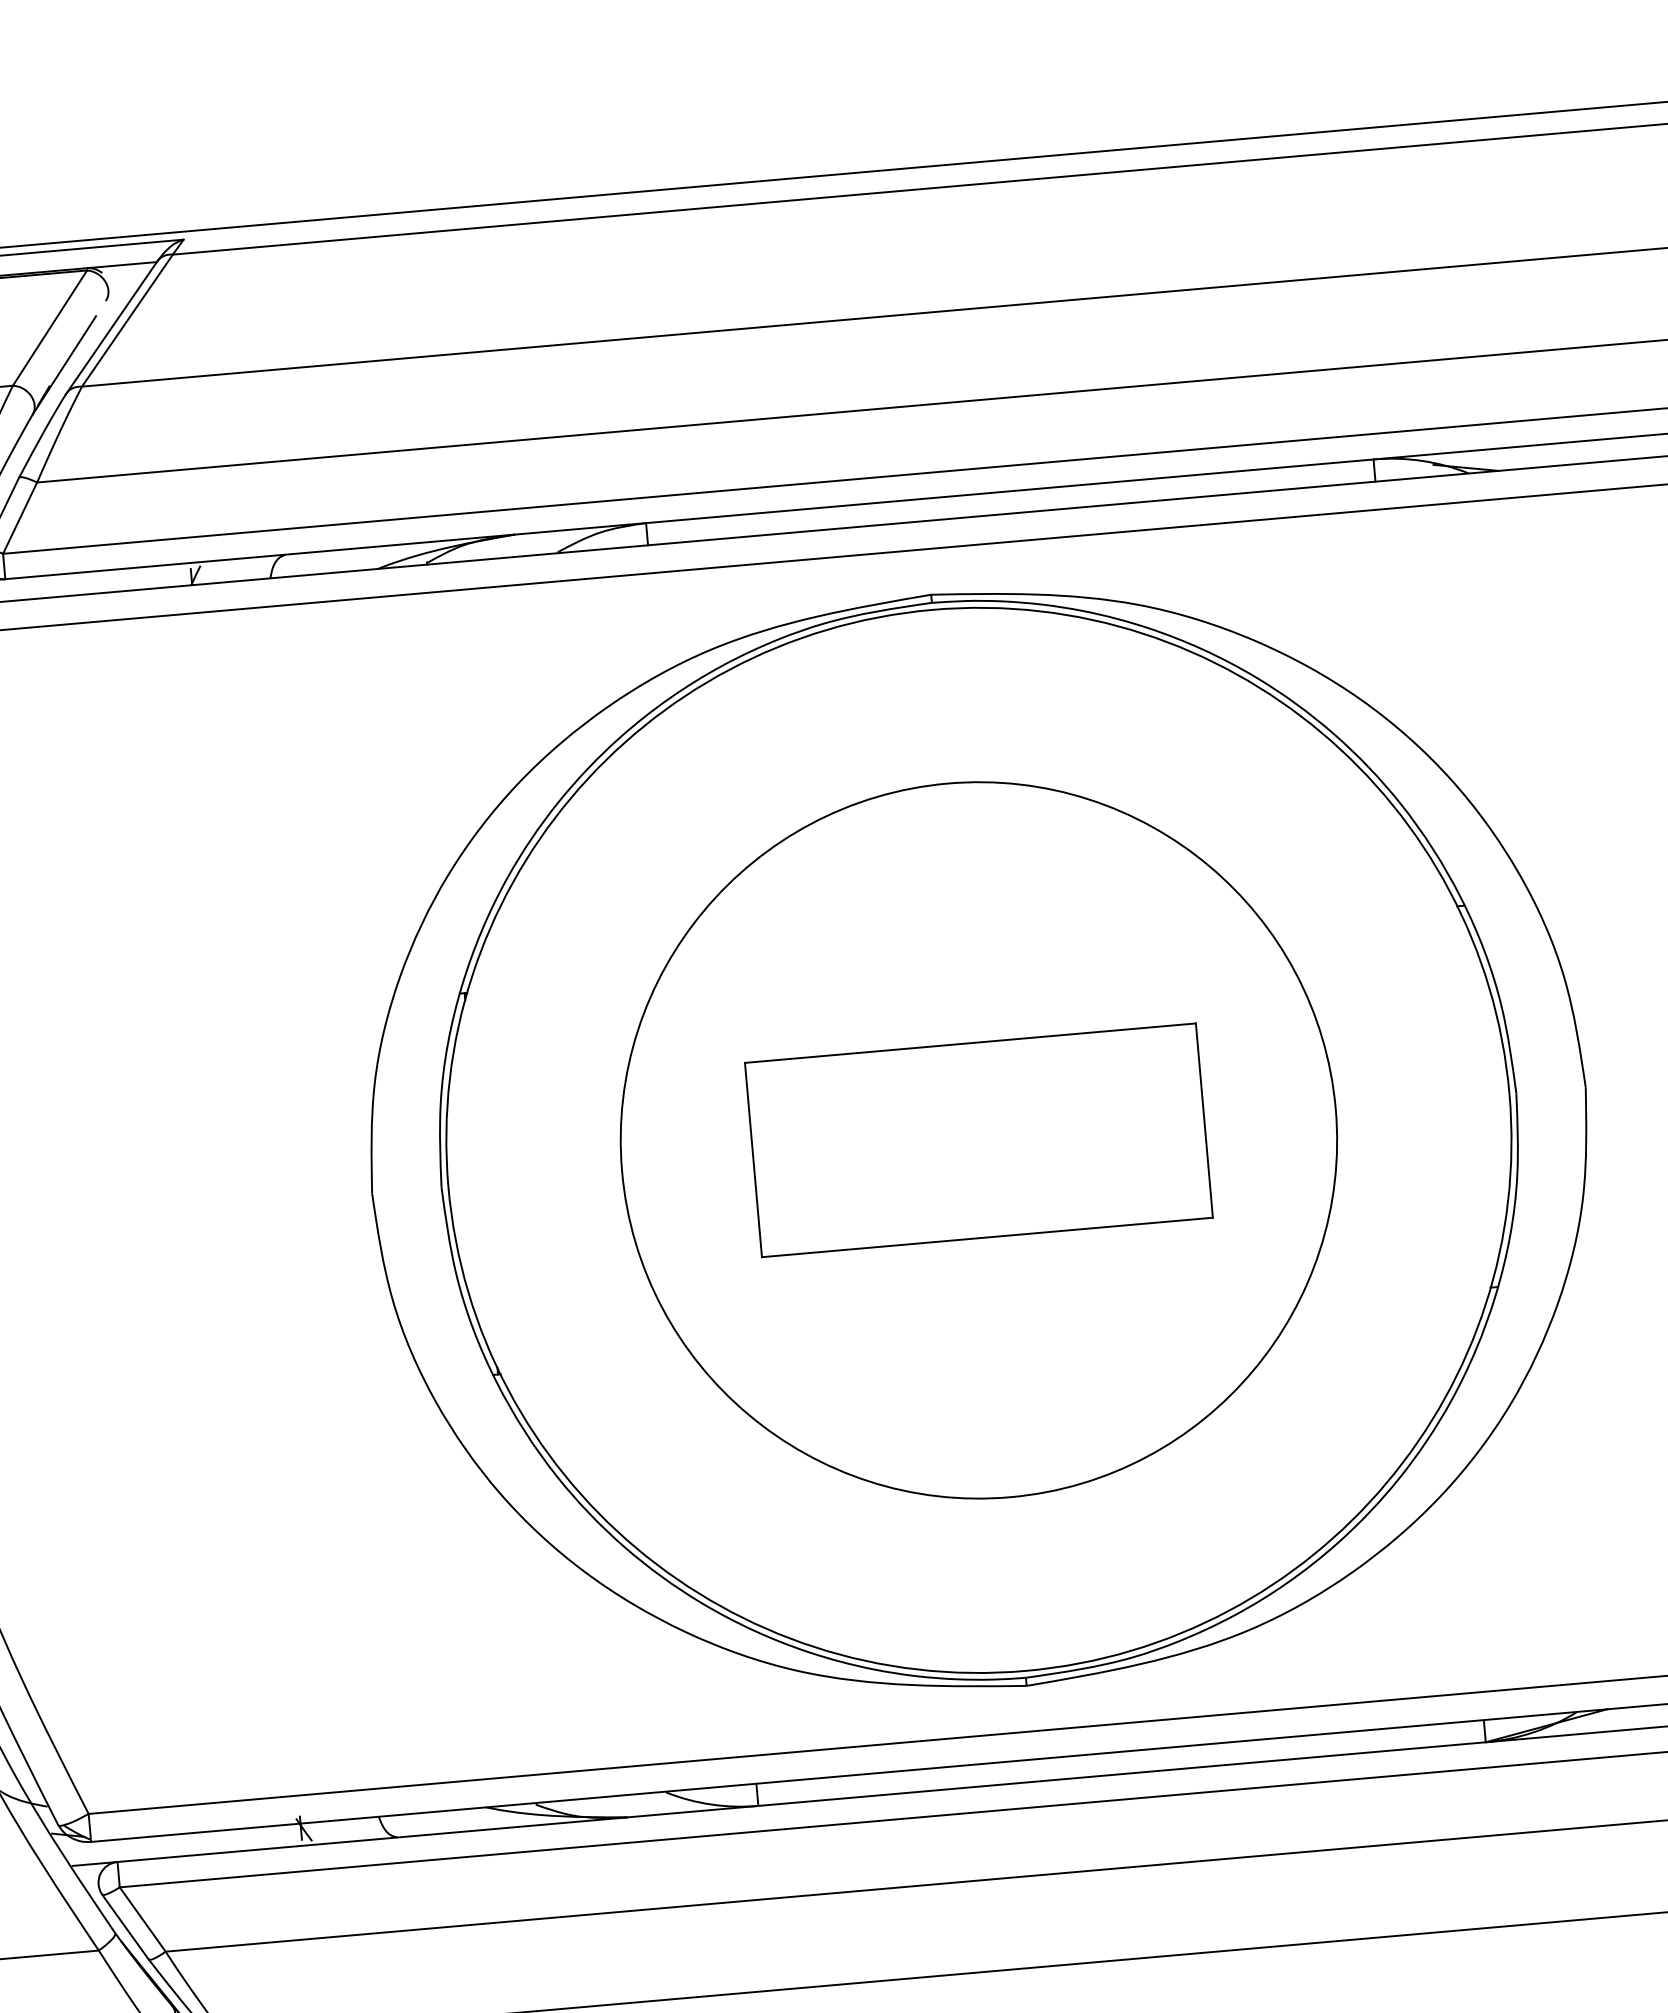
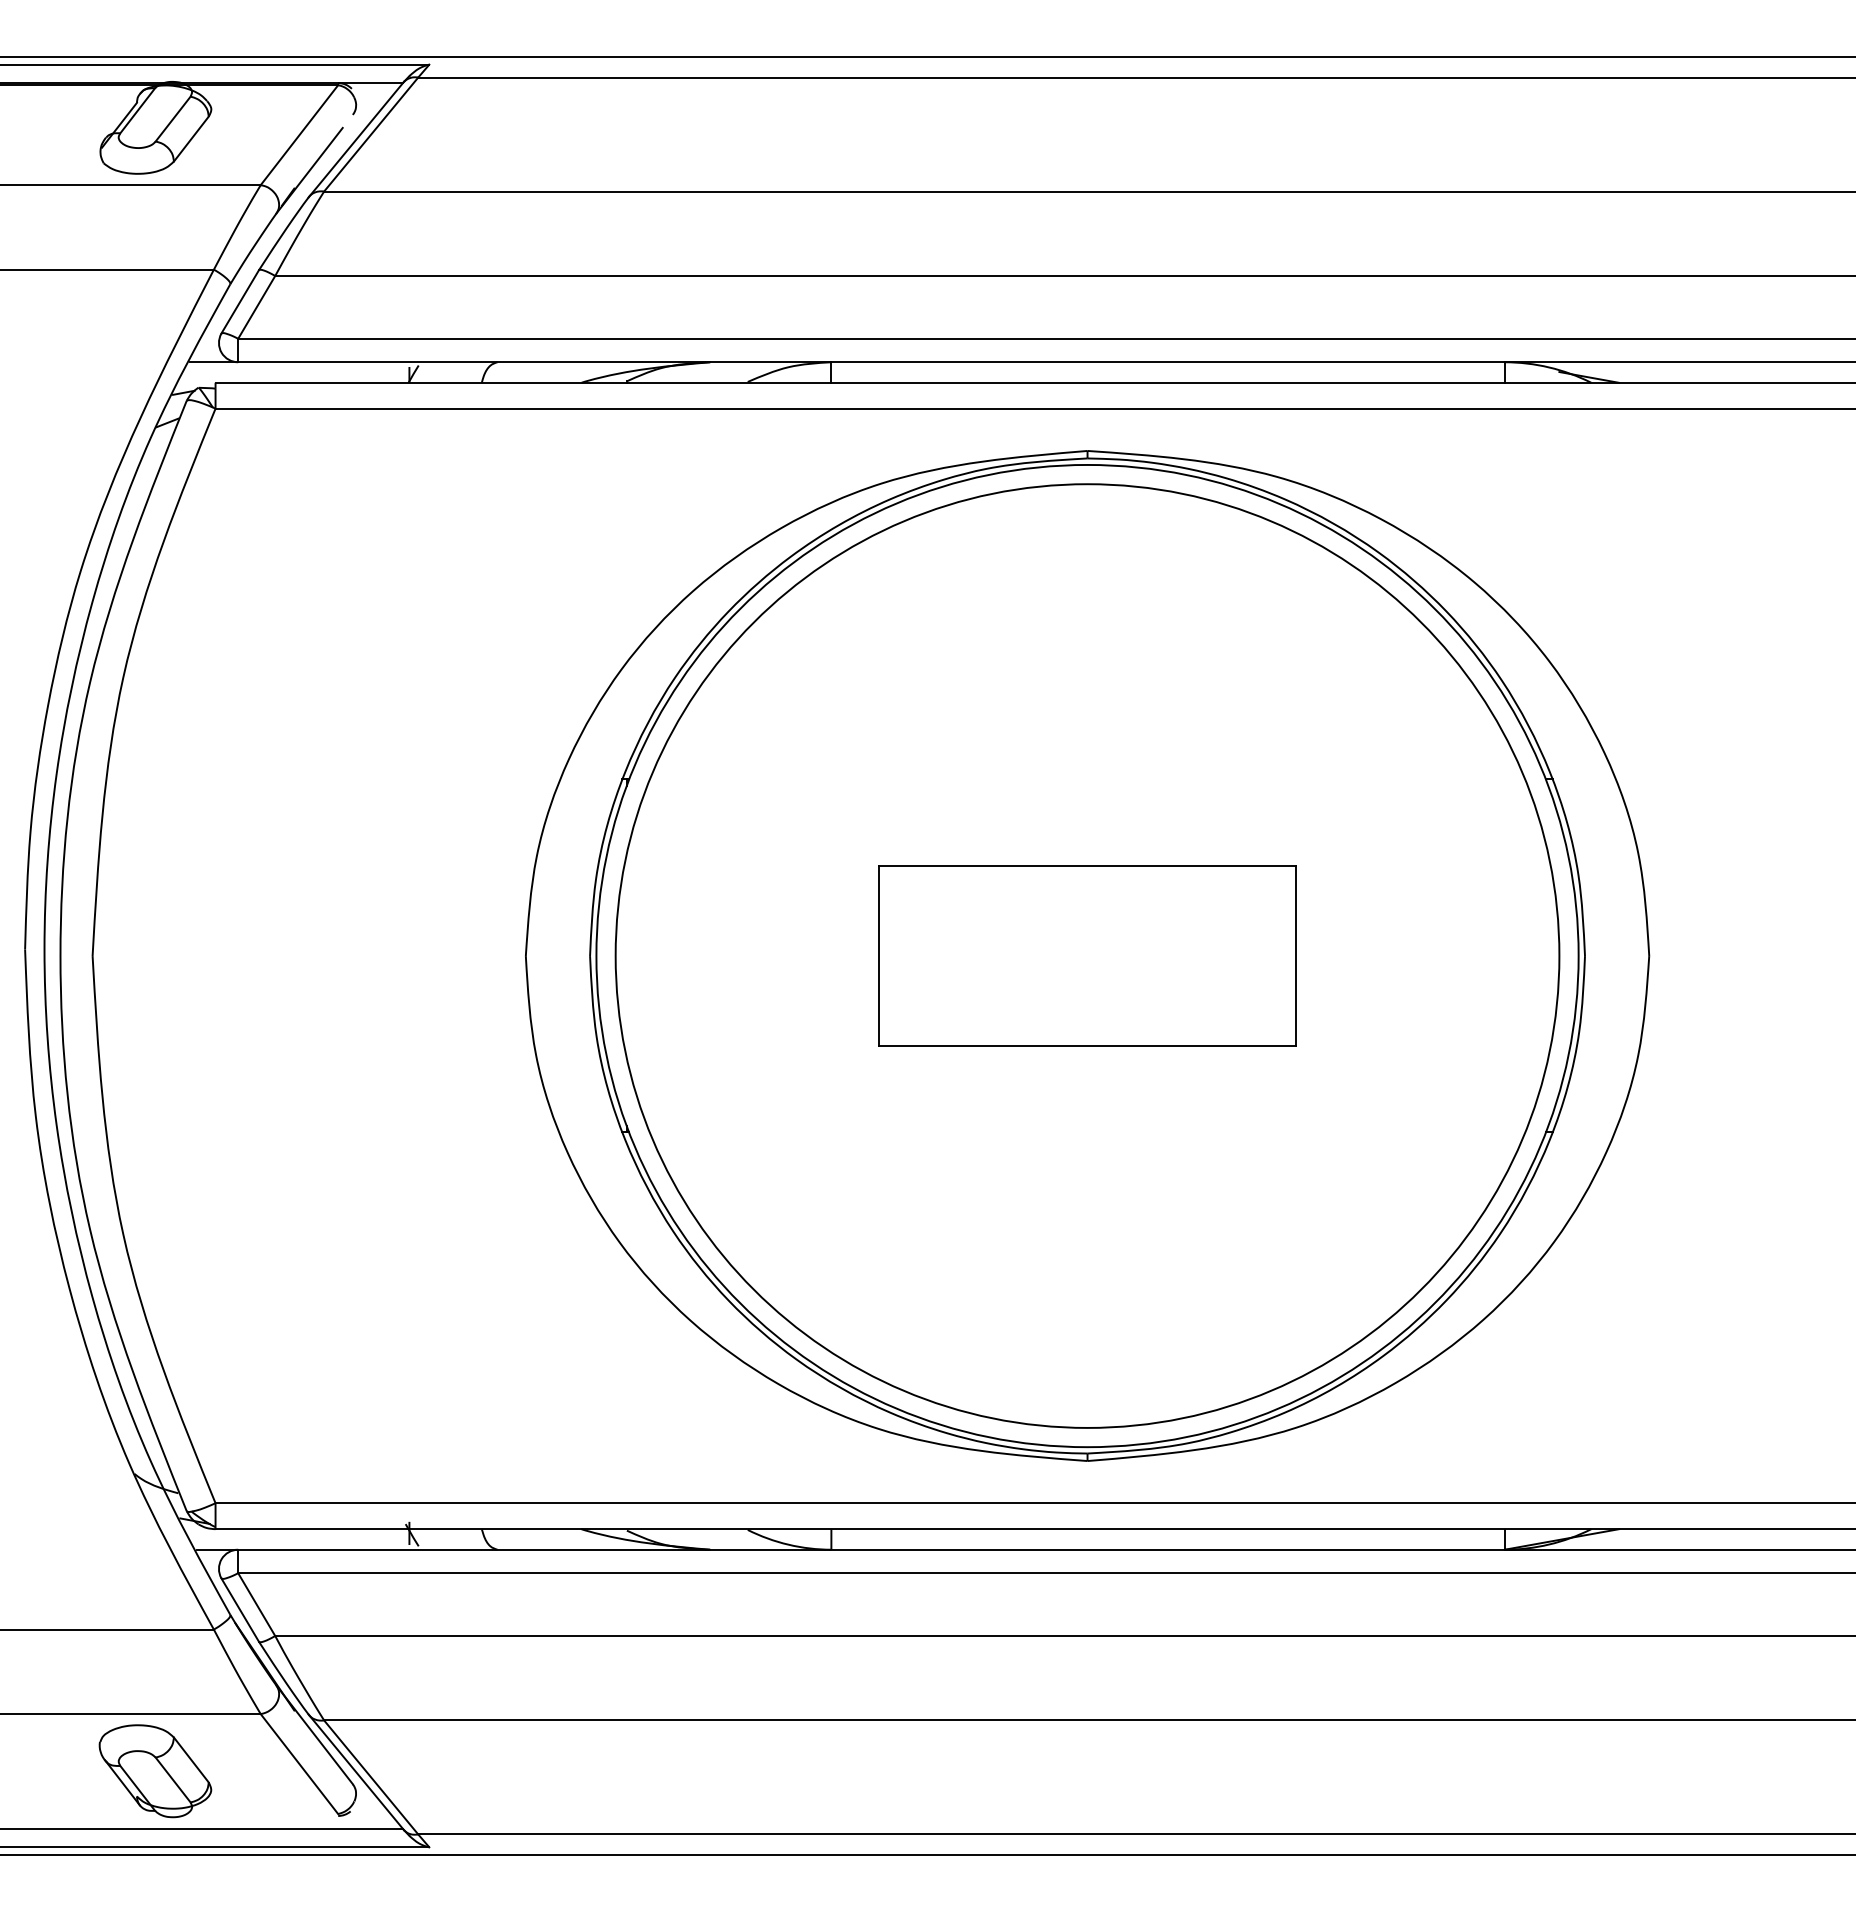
circle: (978, 1139) -> (1087, 955), size x1.43

